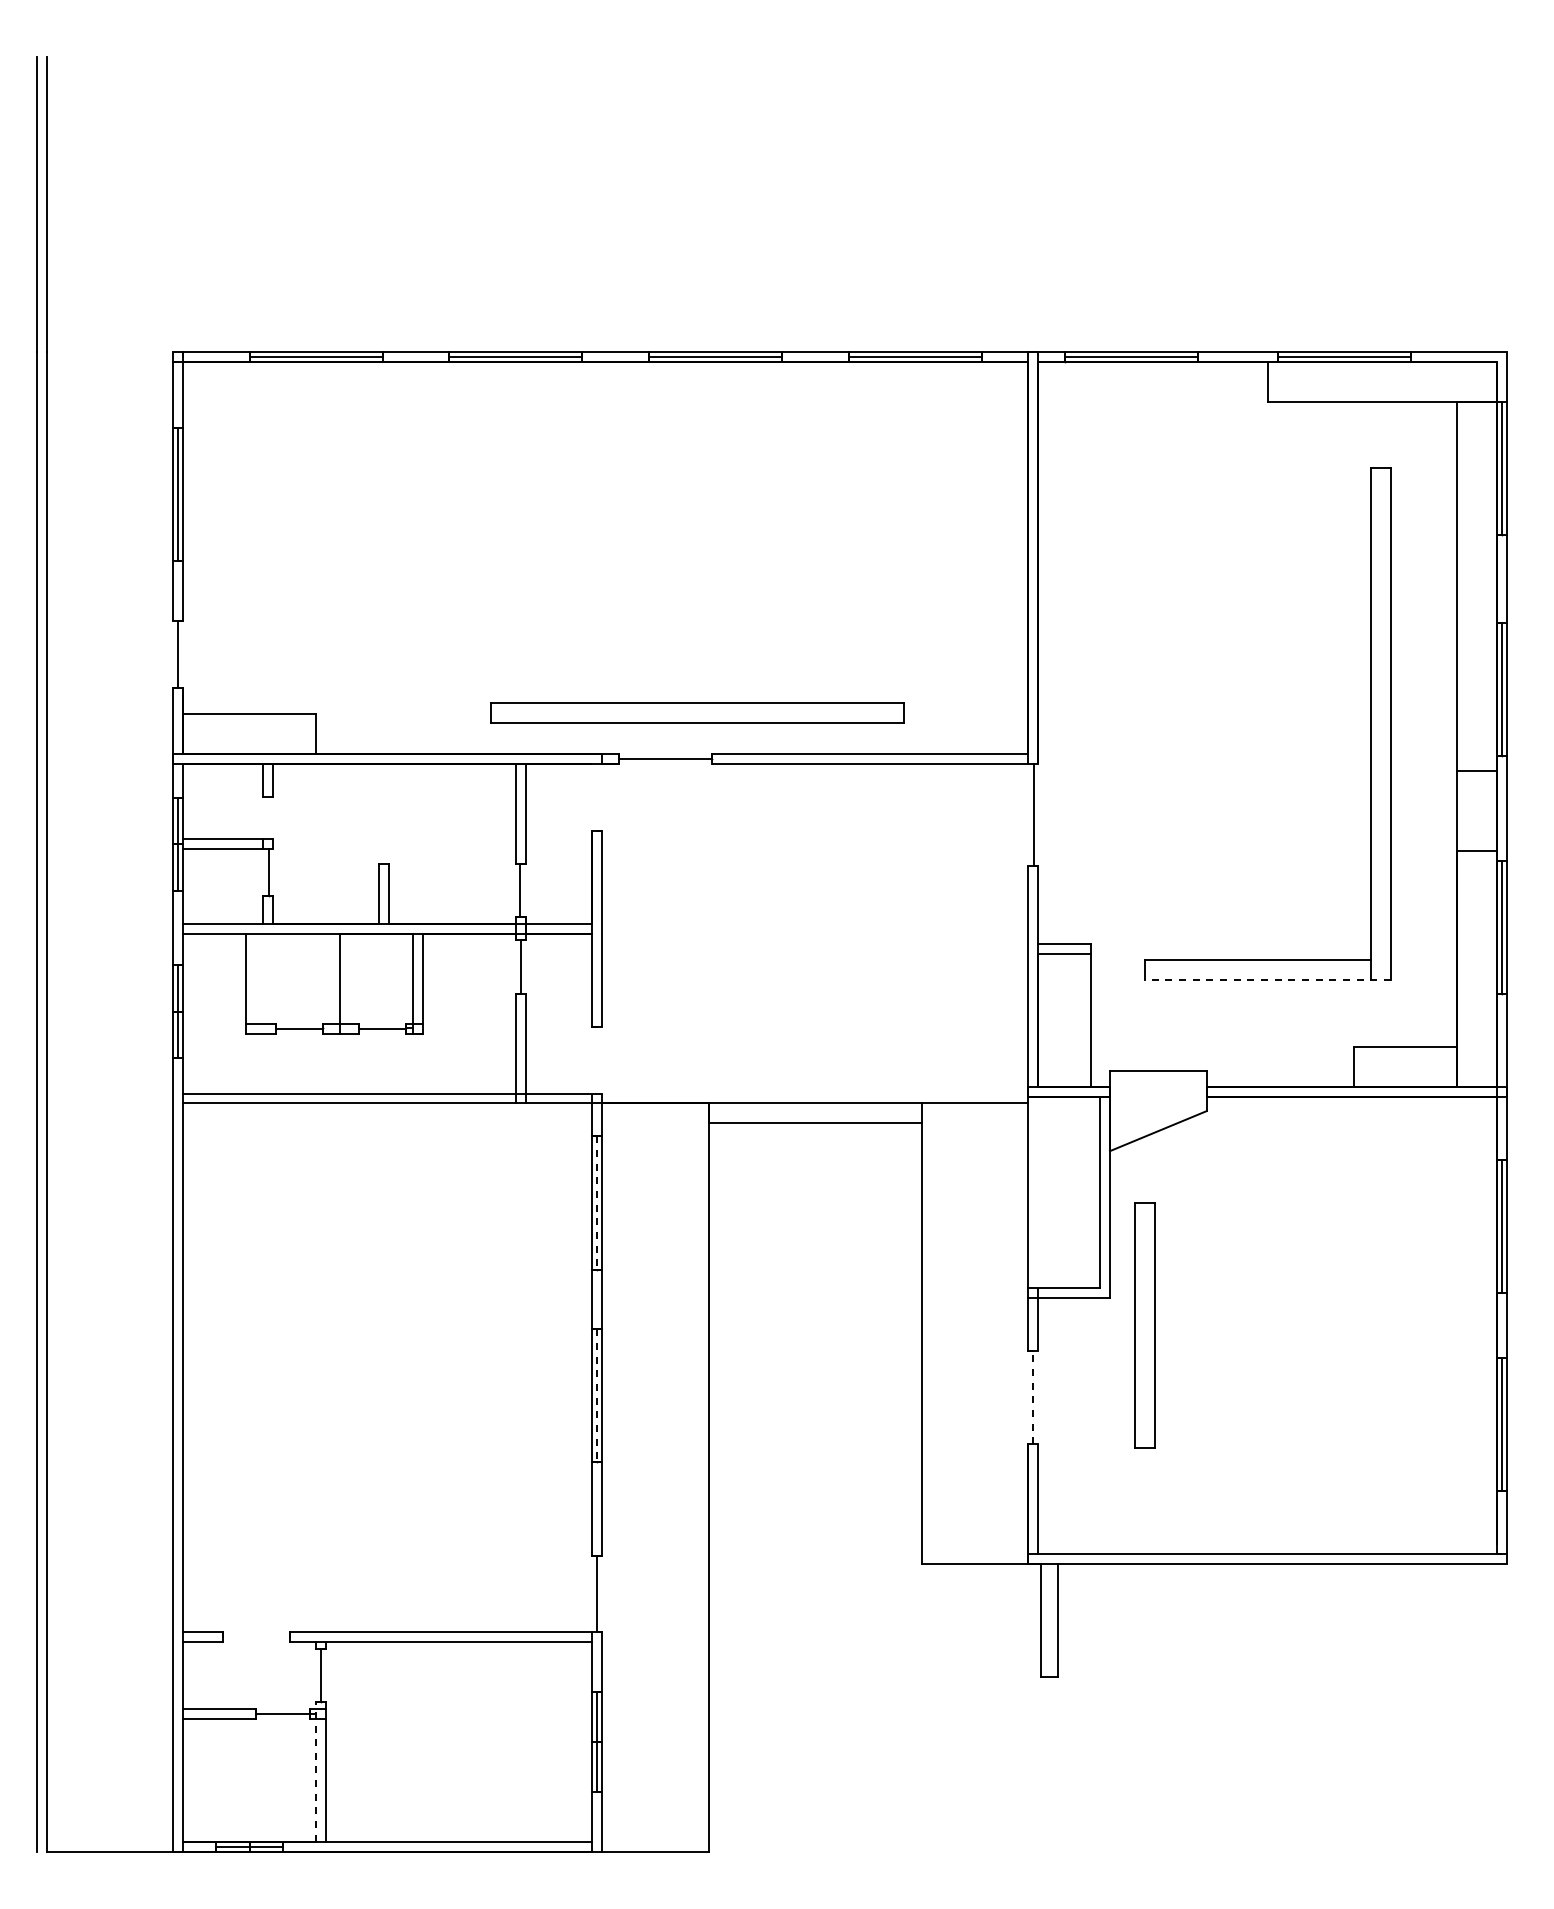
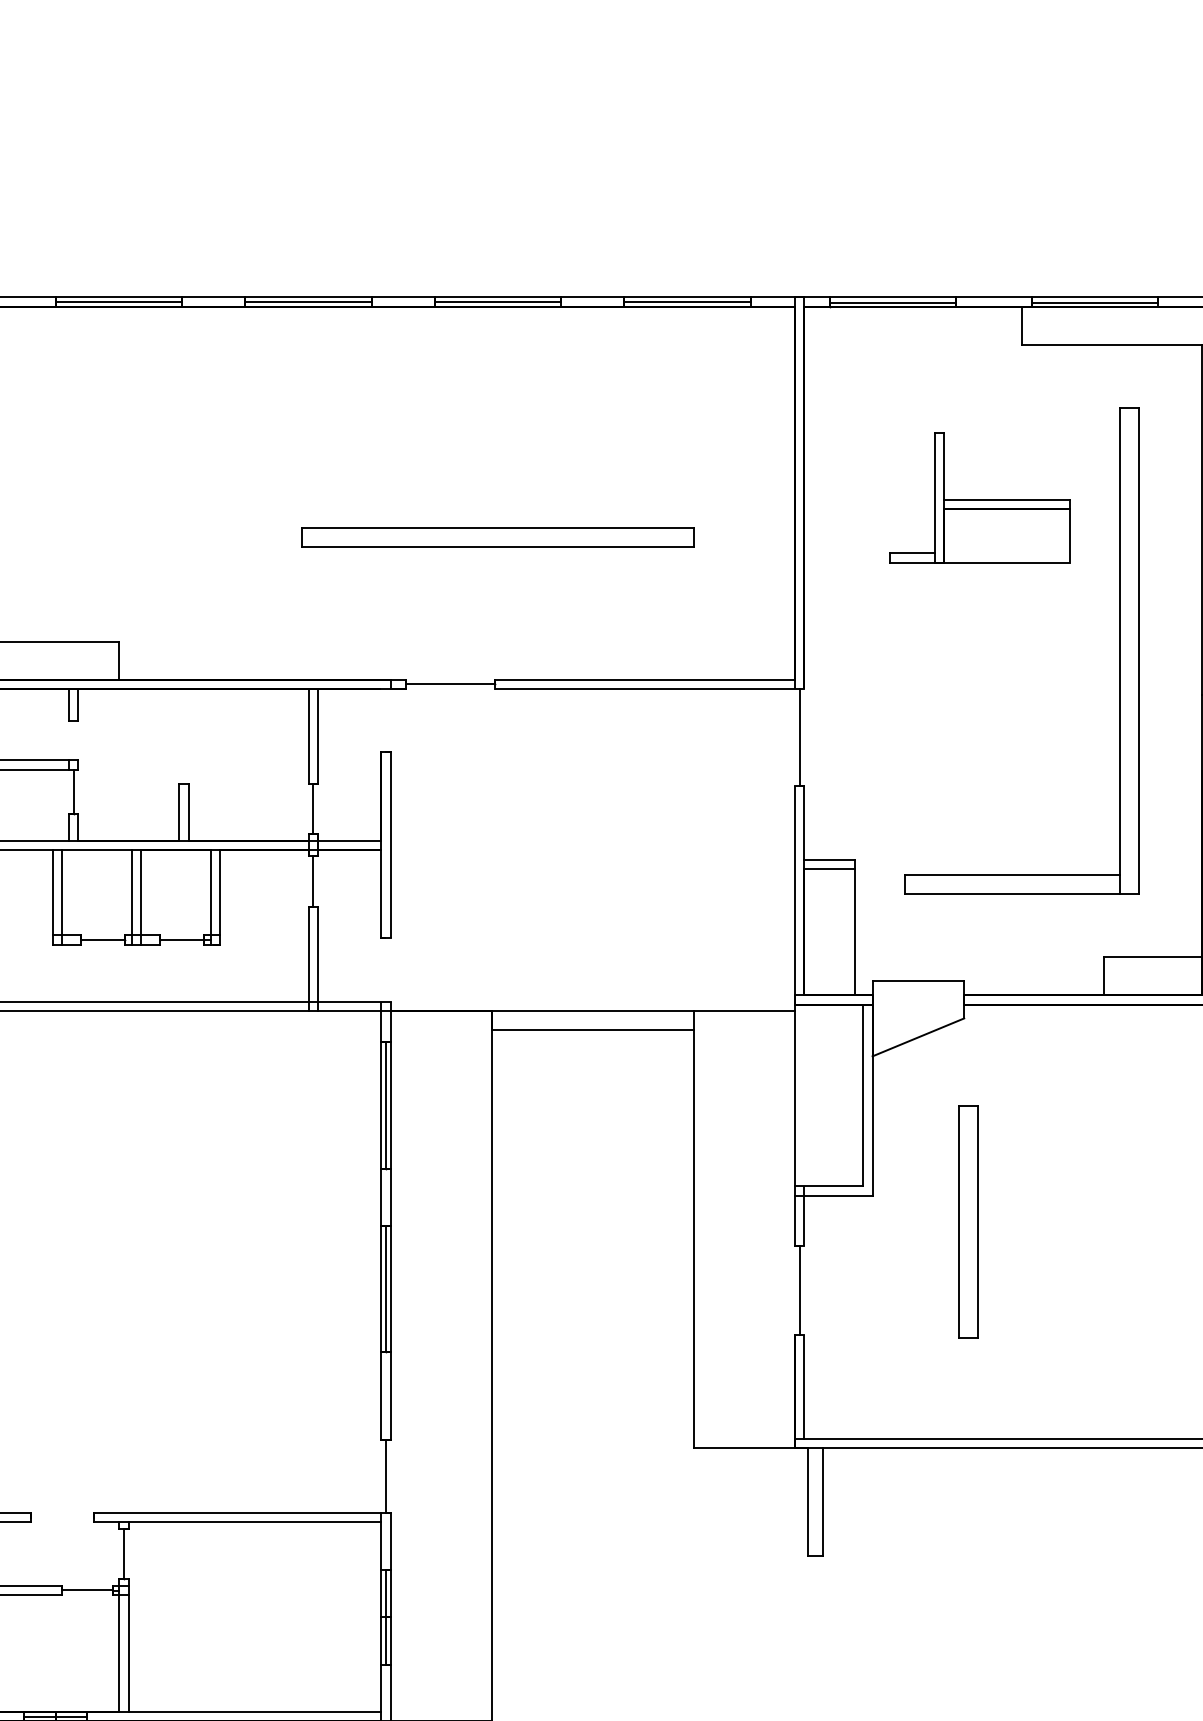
part: (1223, 562) -> (980, 497), added
part: (697, 712) -> (498, 537), moved
line: (1267, 980) -> (1022, 894), dashed -> solid
line: (256, 983) -> (62, 897), added
line: (329, 983) -> (131, 897), added
line: (597, 1202) -> (386, 1105), dashed -> solid
part: (1144, 1325) -> (967, 1221), moved
line: (597, 1395) -> (386, 1288), dashed -> solid
line: (1033, 1397) -> (799, 1290), dashed -> solid
line: (316, 1771) -> (119, 1645), dashed -> solid

